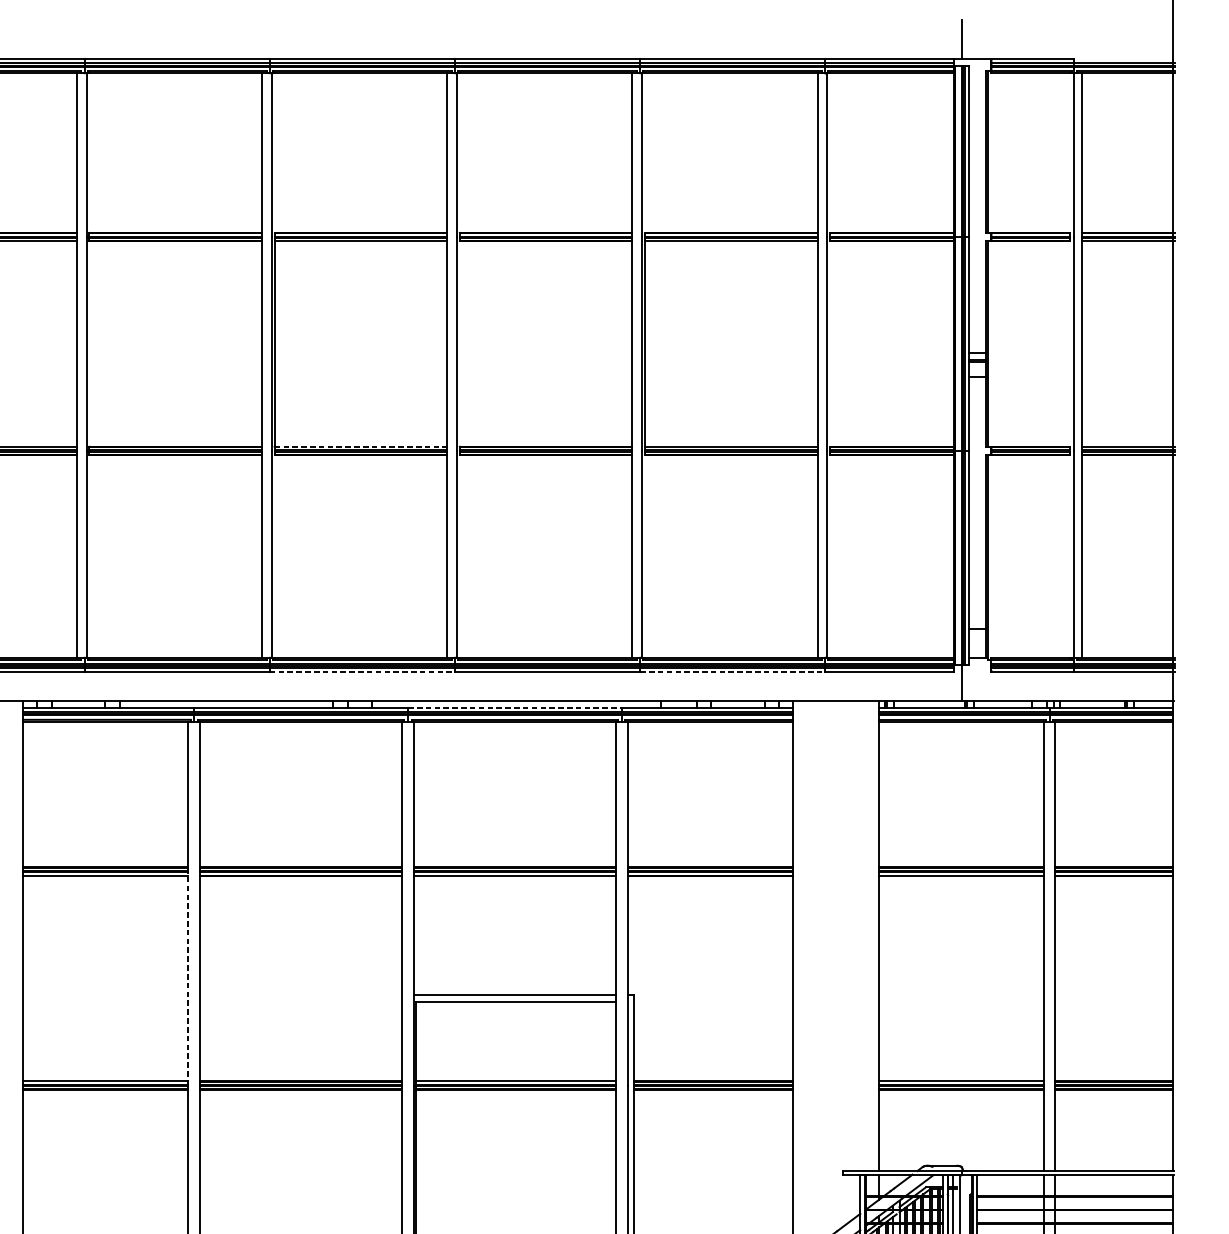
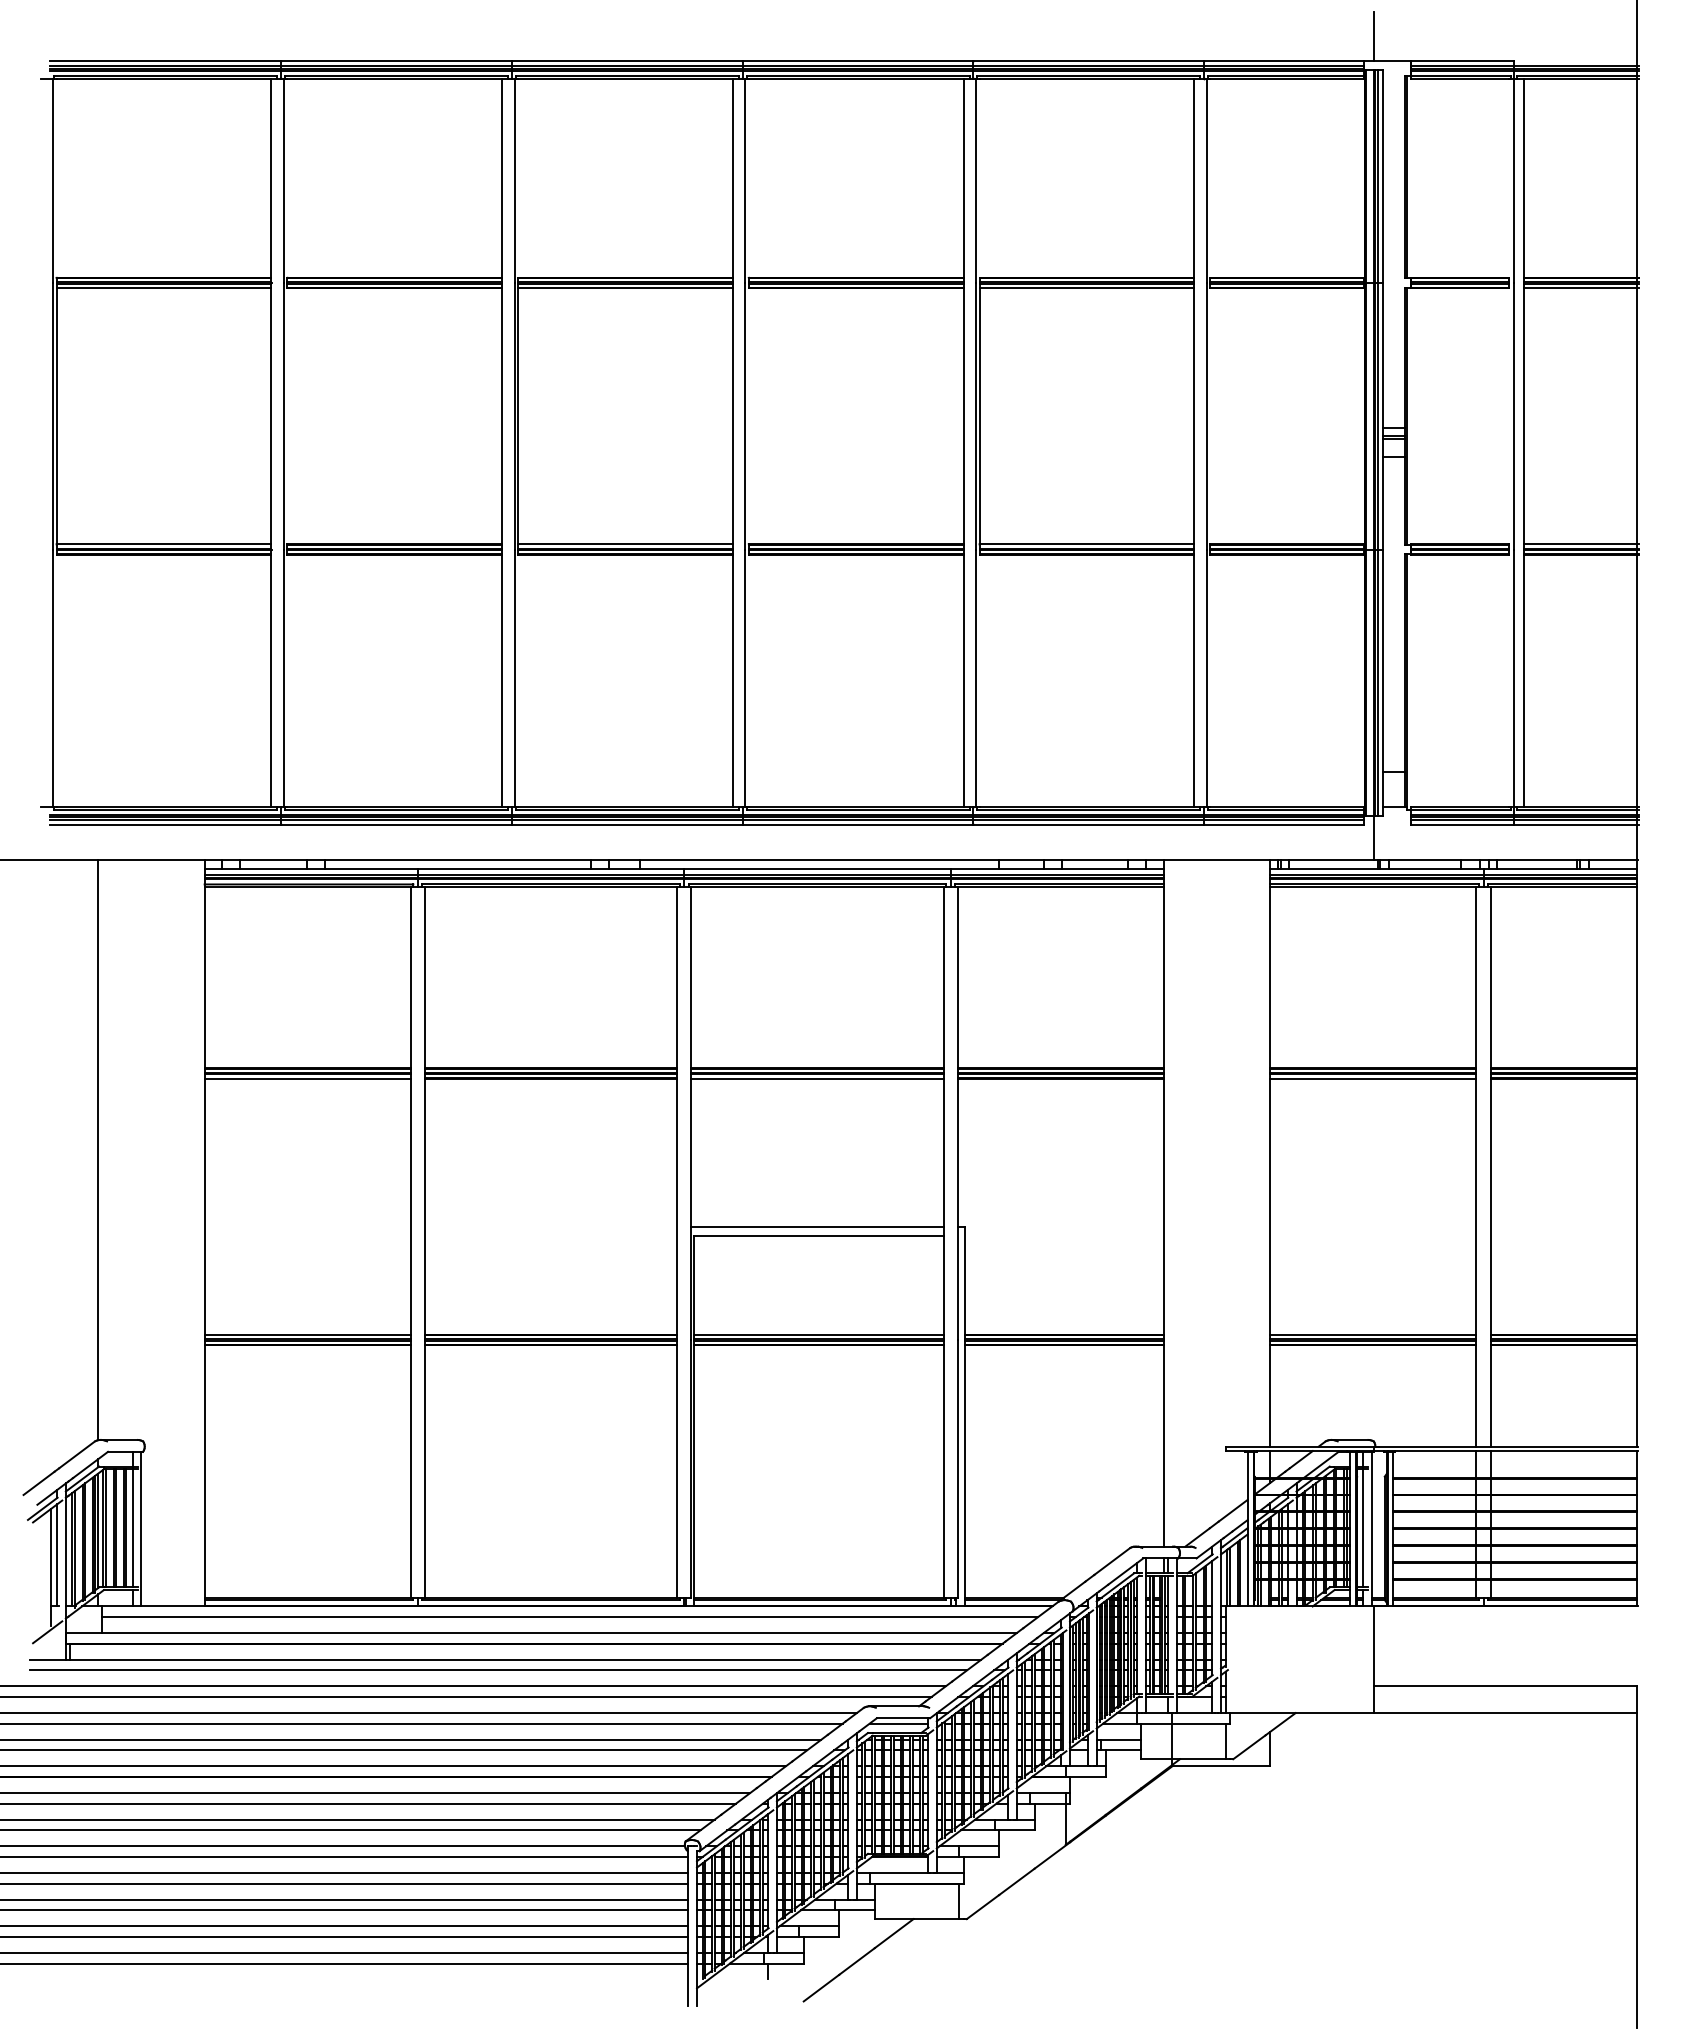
line: (361, 446) -> (626, 544), dashed -> solid
line: (362, 671) -> (627, 824), dashed -> solid
line: (733, 671) -> (1089, 824), dashed -> solid
line: (515, 707) -> (817, 869), dashed -> solid
line: (188, 978) -> (410, 1206), dashed -> solid

